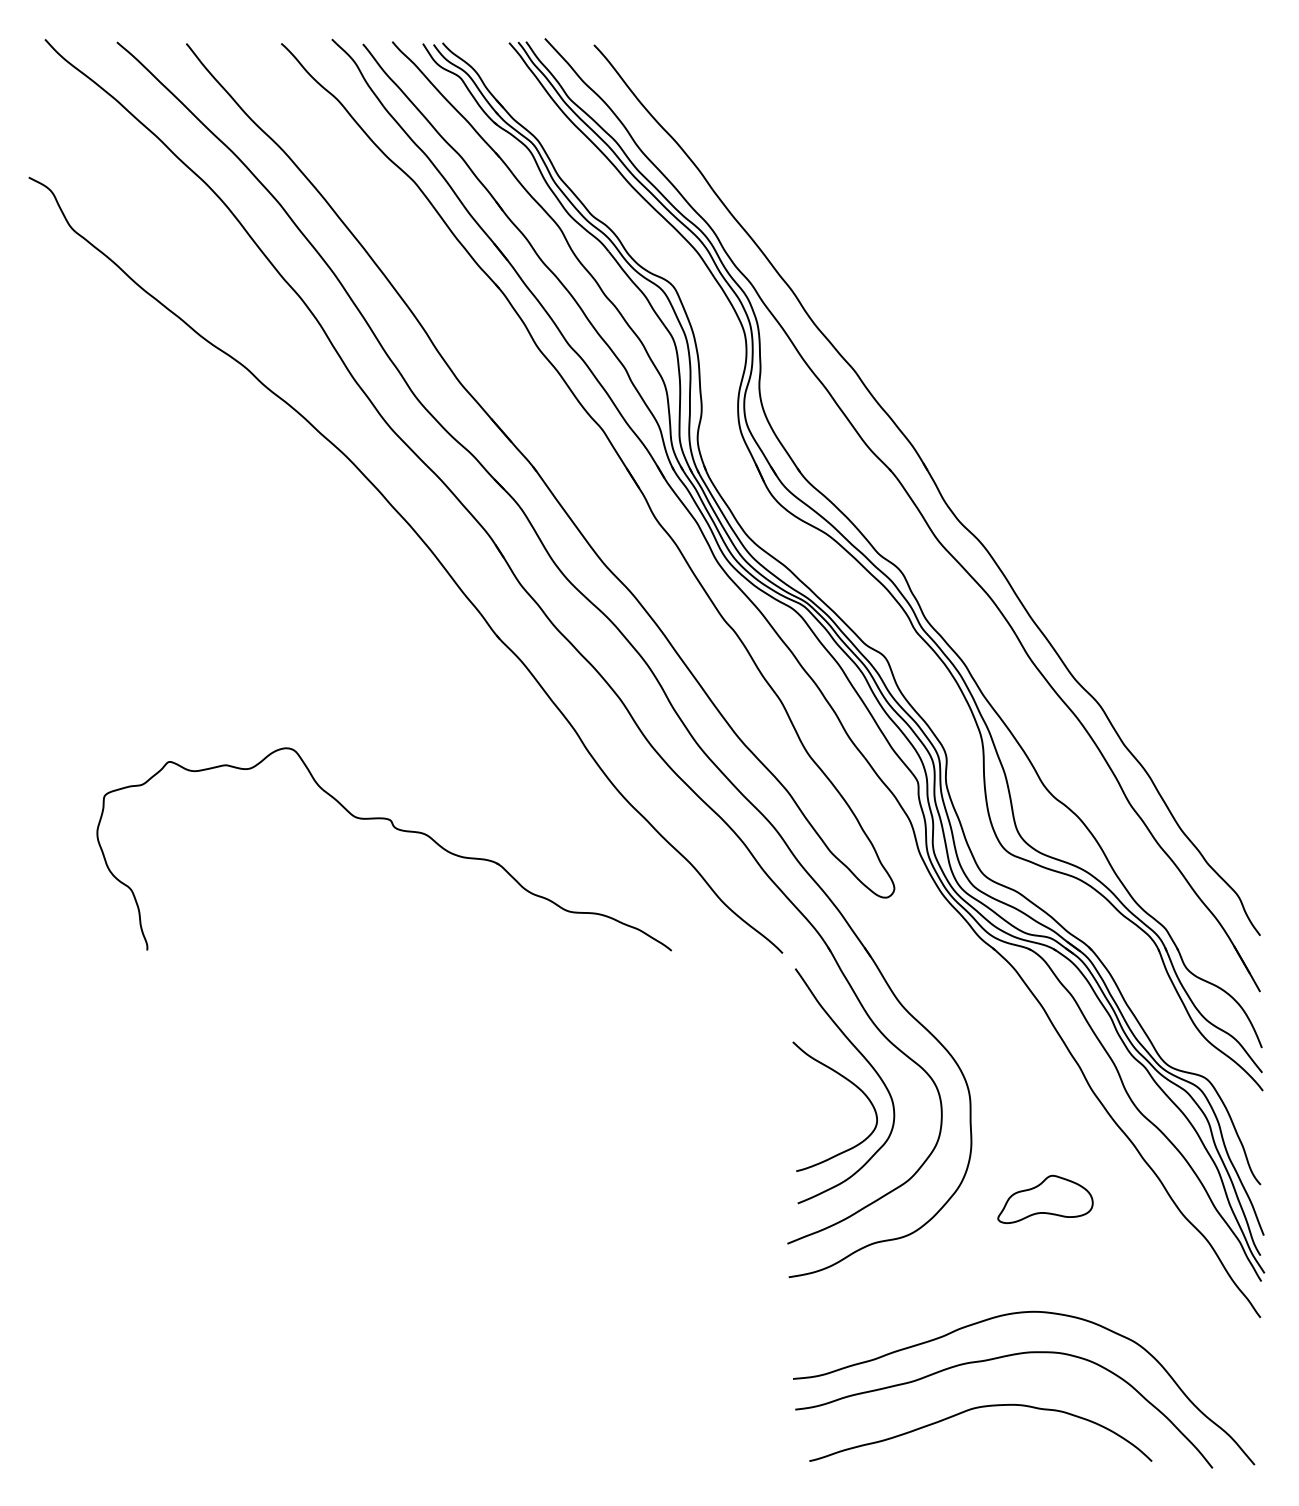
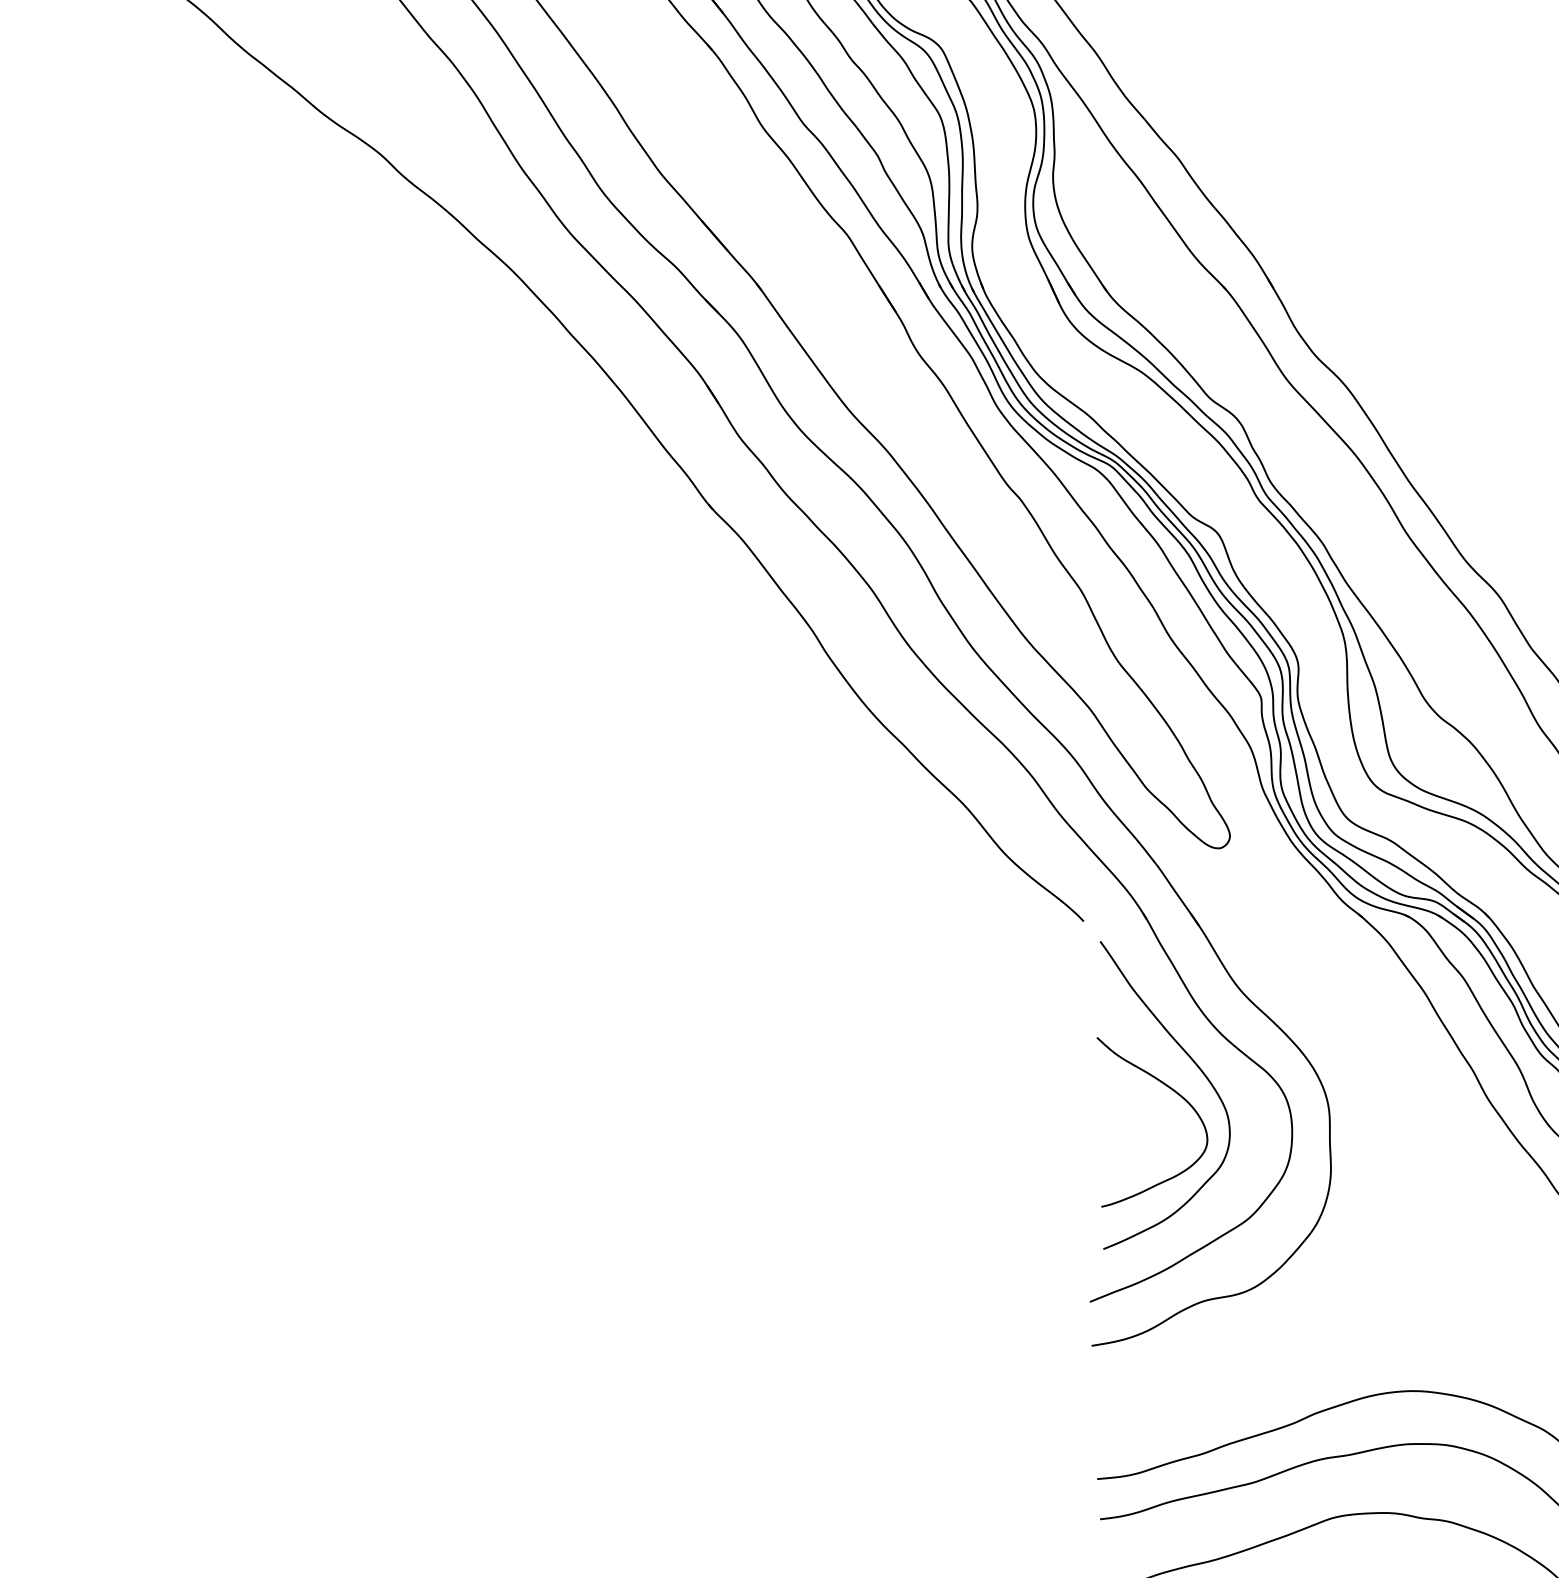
part: (394, 828) -> (574, 757), removed
part: (1045, 1198) -> (1428, 1242), removed

